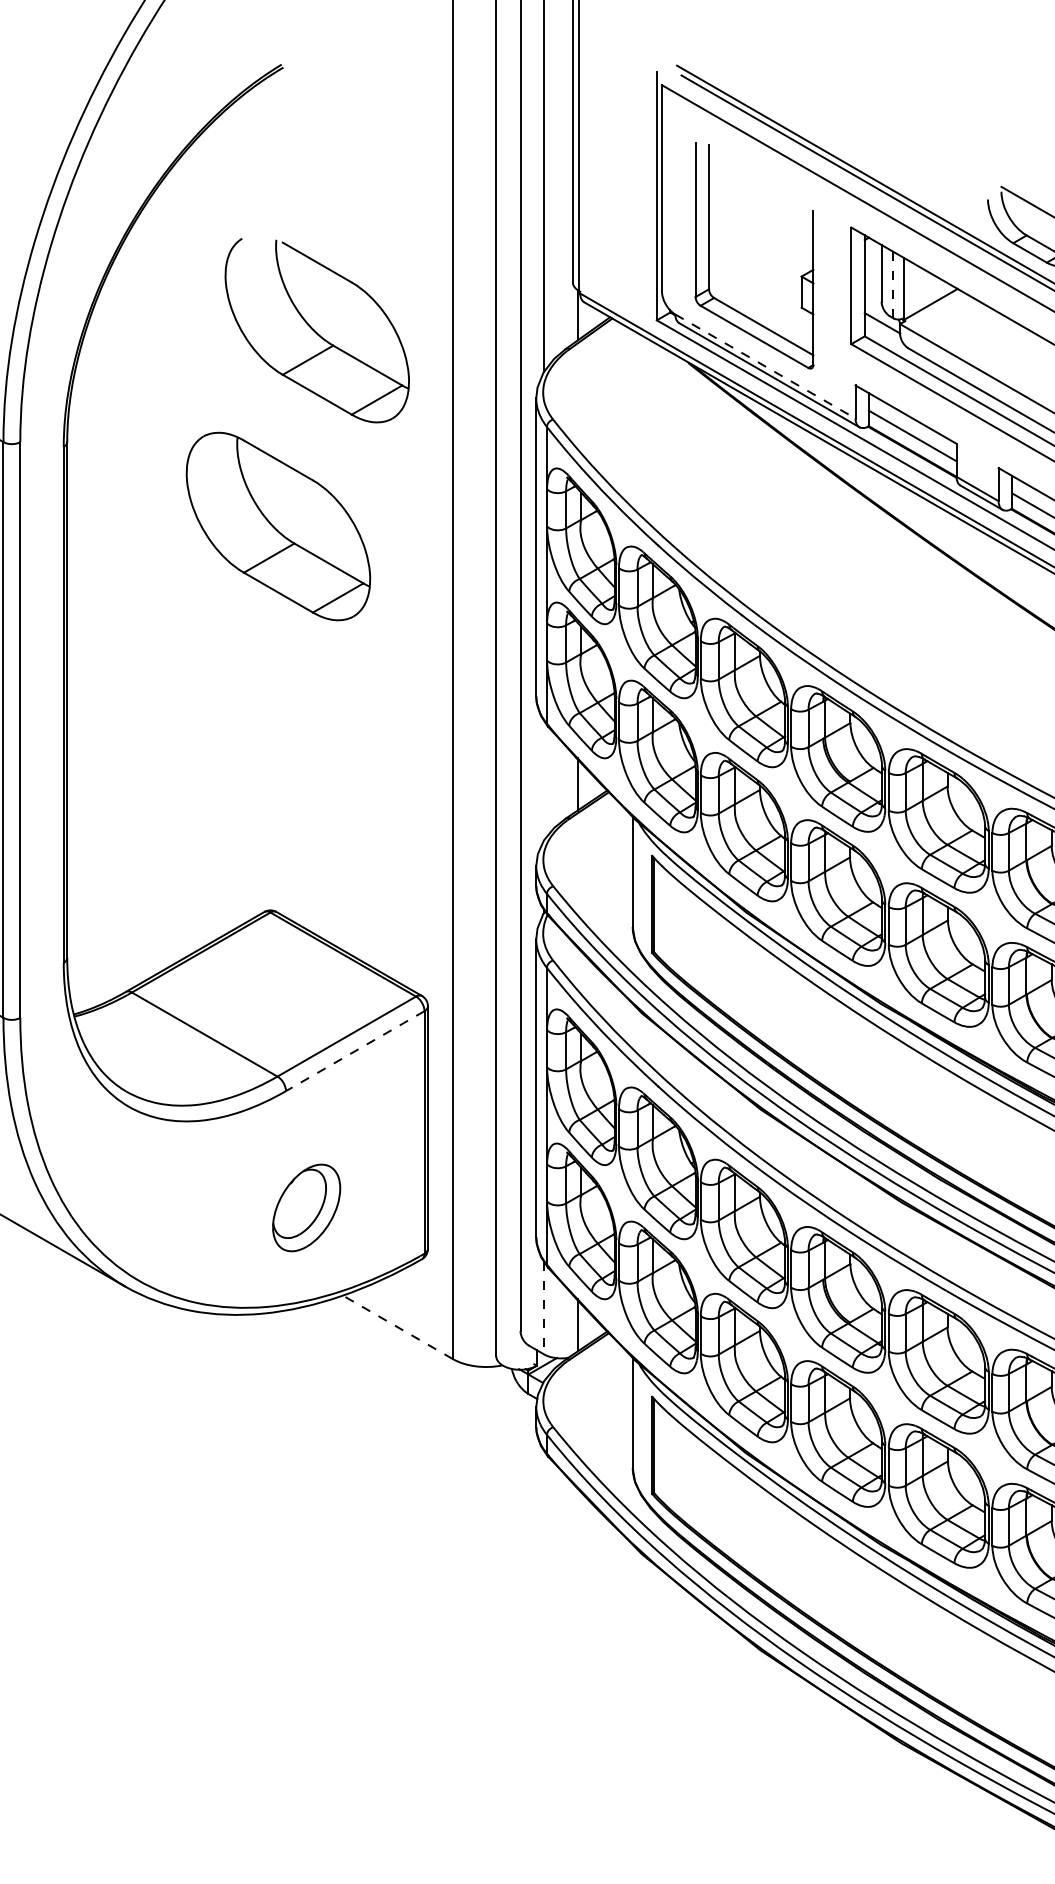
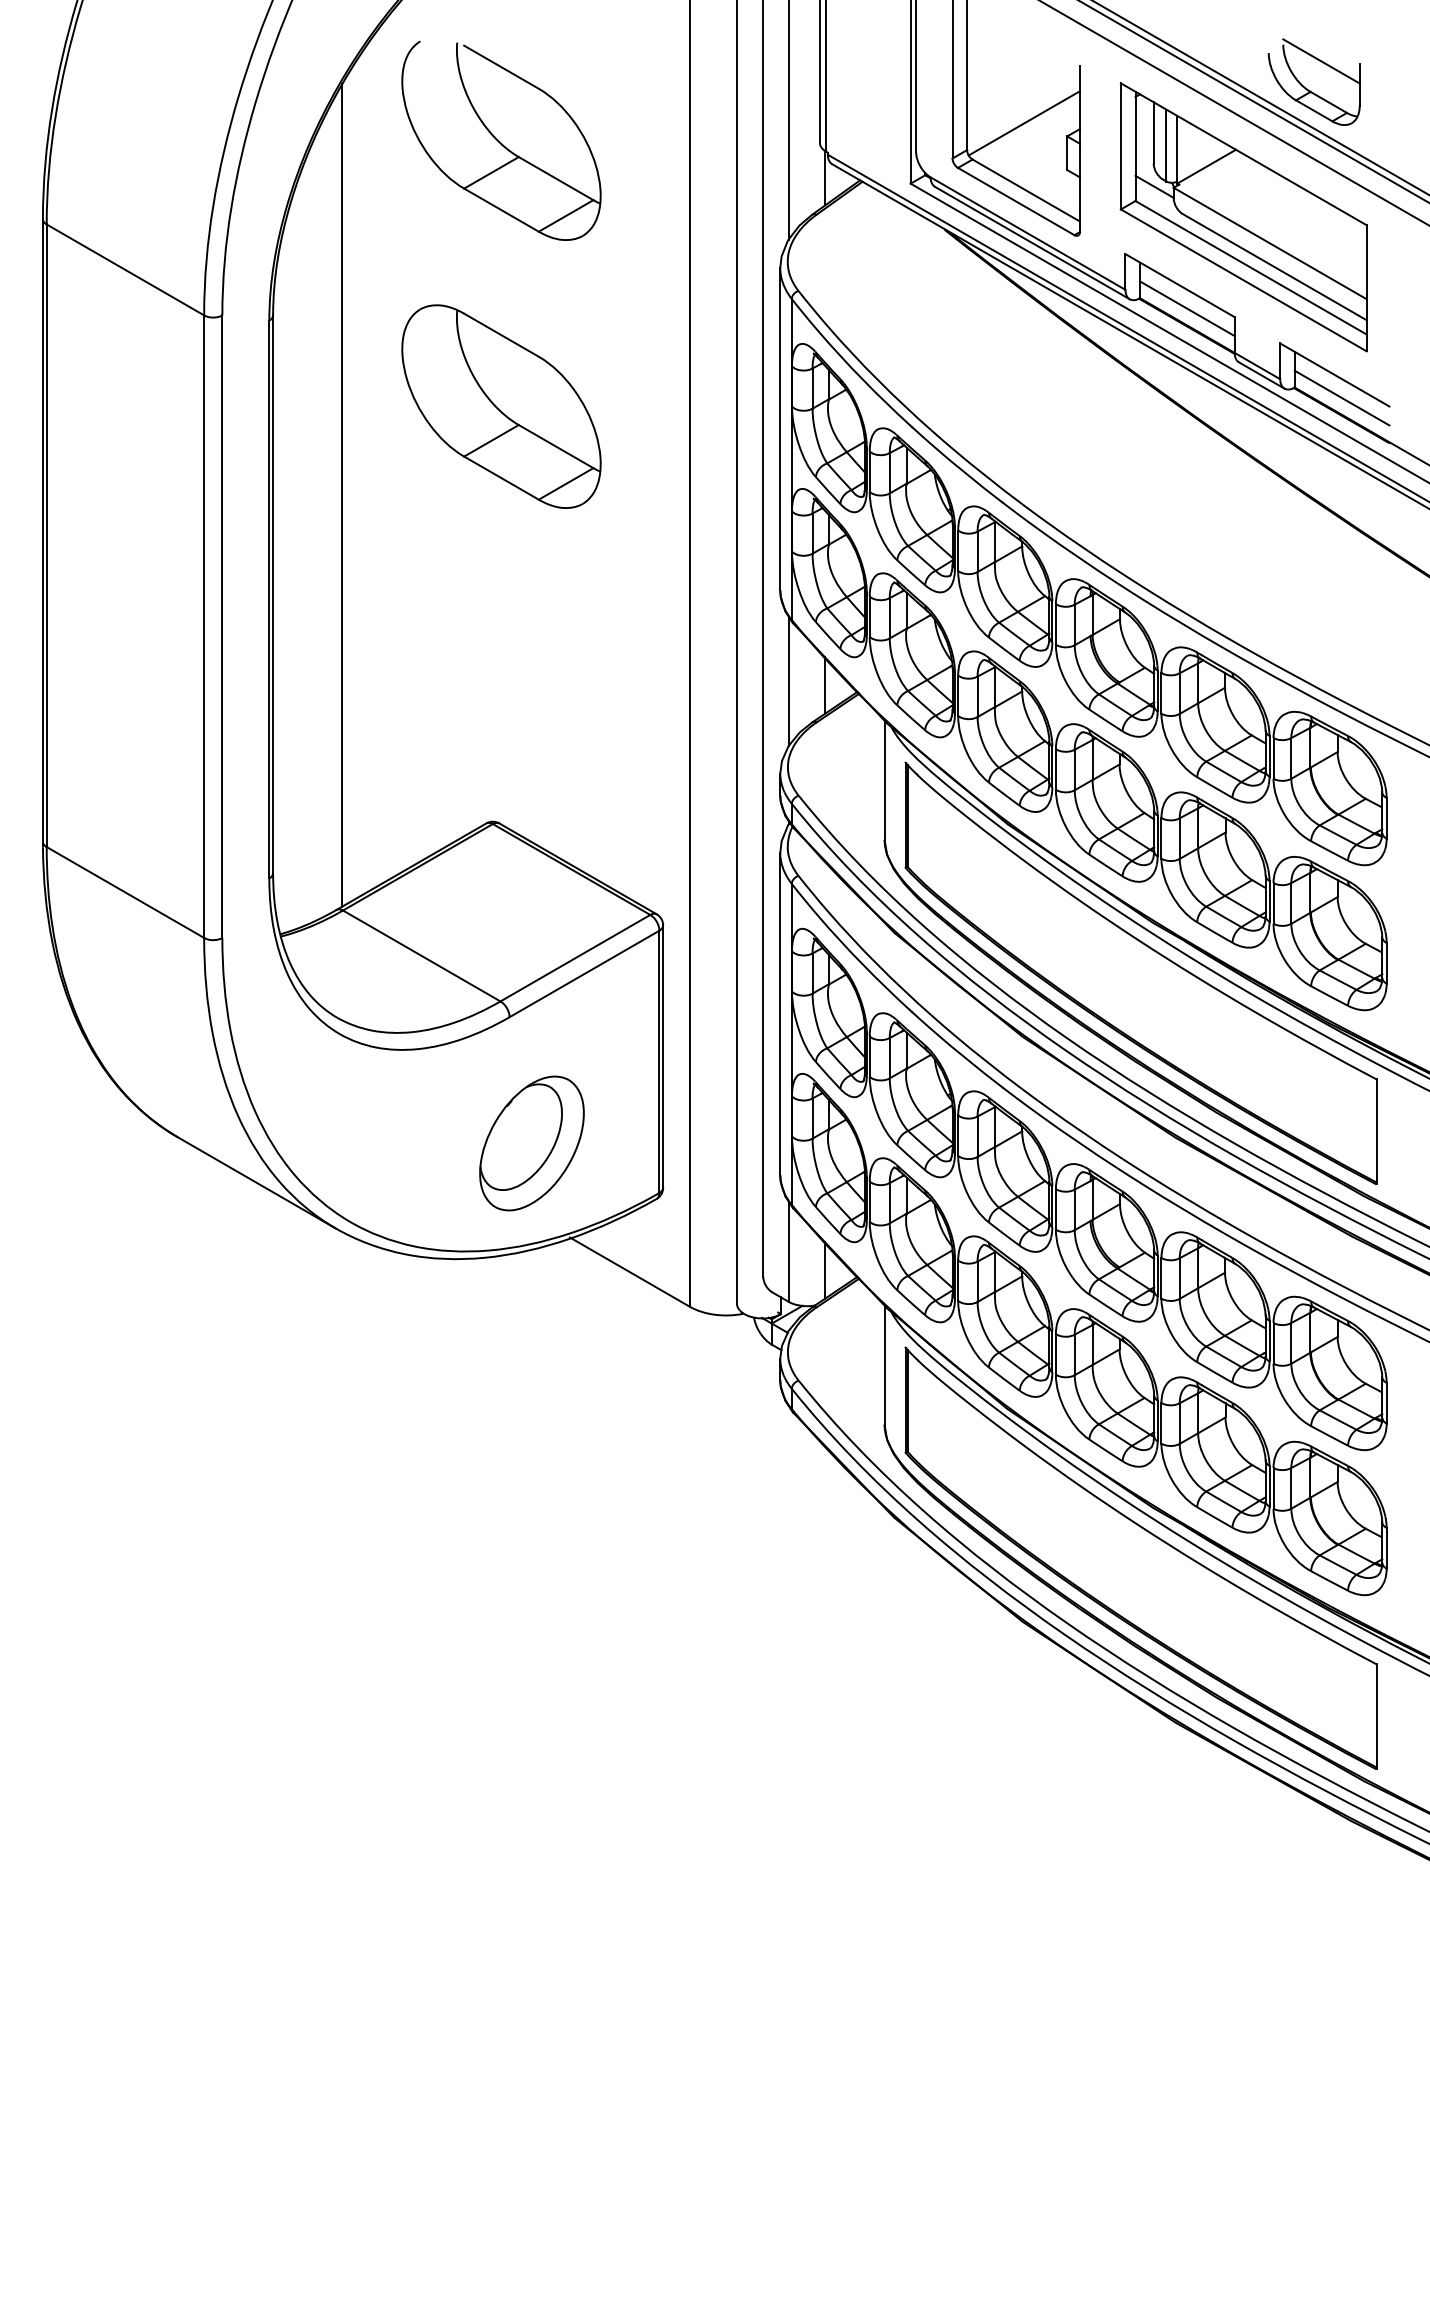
line: (761, 264) -> (1023, 123), added
line: (893, 285) -> (1166, 145), dashed -> solid
part: (317, 330) -> (501, 140), moved
line: (765, 366) -> (1028, 233), dashed -> solid
line: (131, 608) -> (342, 495), added
line: (543, 779) -> (788, 680), added
line: (355, 1051) -> (584, 974), dashed -> solid
part: (306, 1207) -> (531, 1143), size x1.43
line: (543, 1308) -> (788, 1252), dashed -> solid
line: (396, 1326) -> (629, 1271), dashed -> solid

